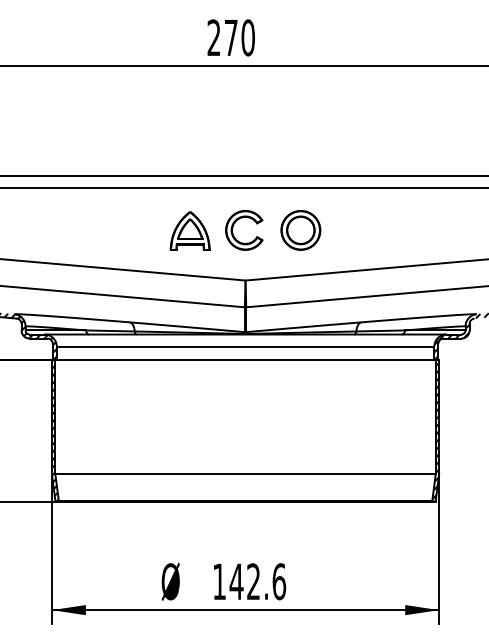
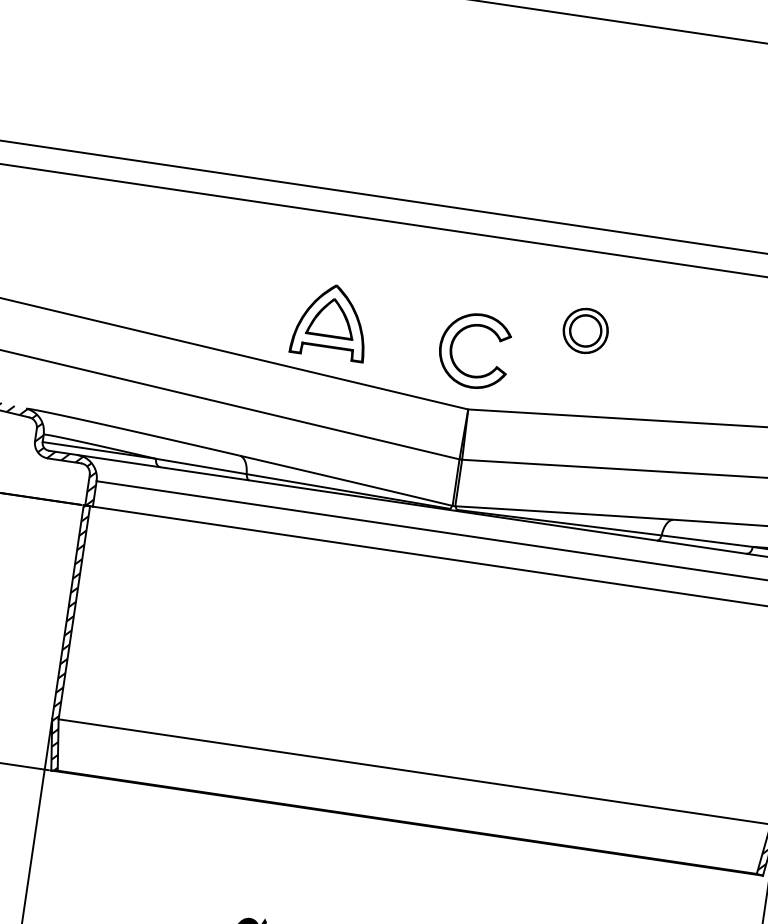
part: (233, 228) -> (454, 344), moved
part: (189, 230) -> (330, 320), moved
part: (300, 230) -> (584, 330), size x0.6

